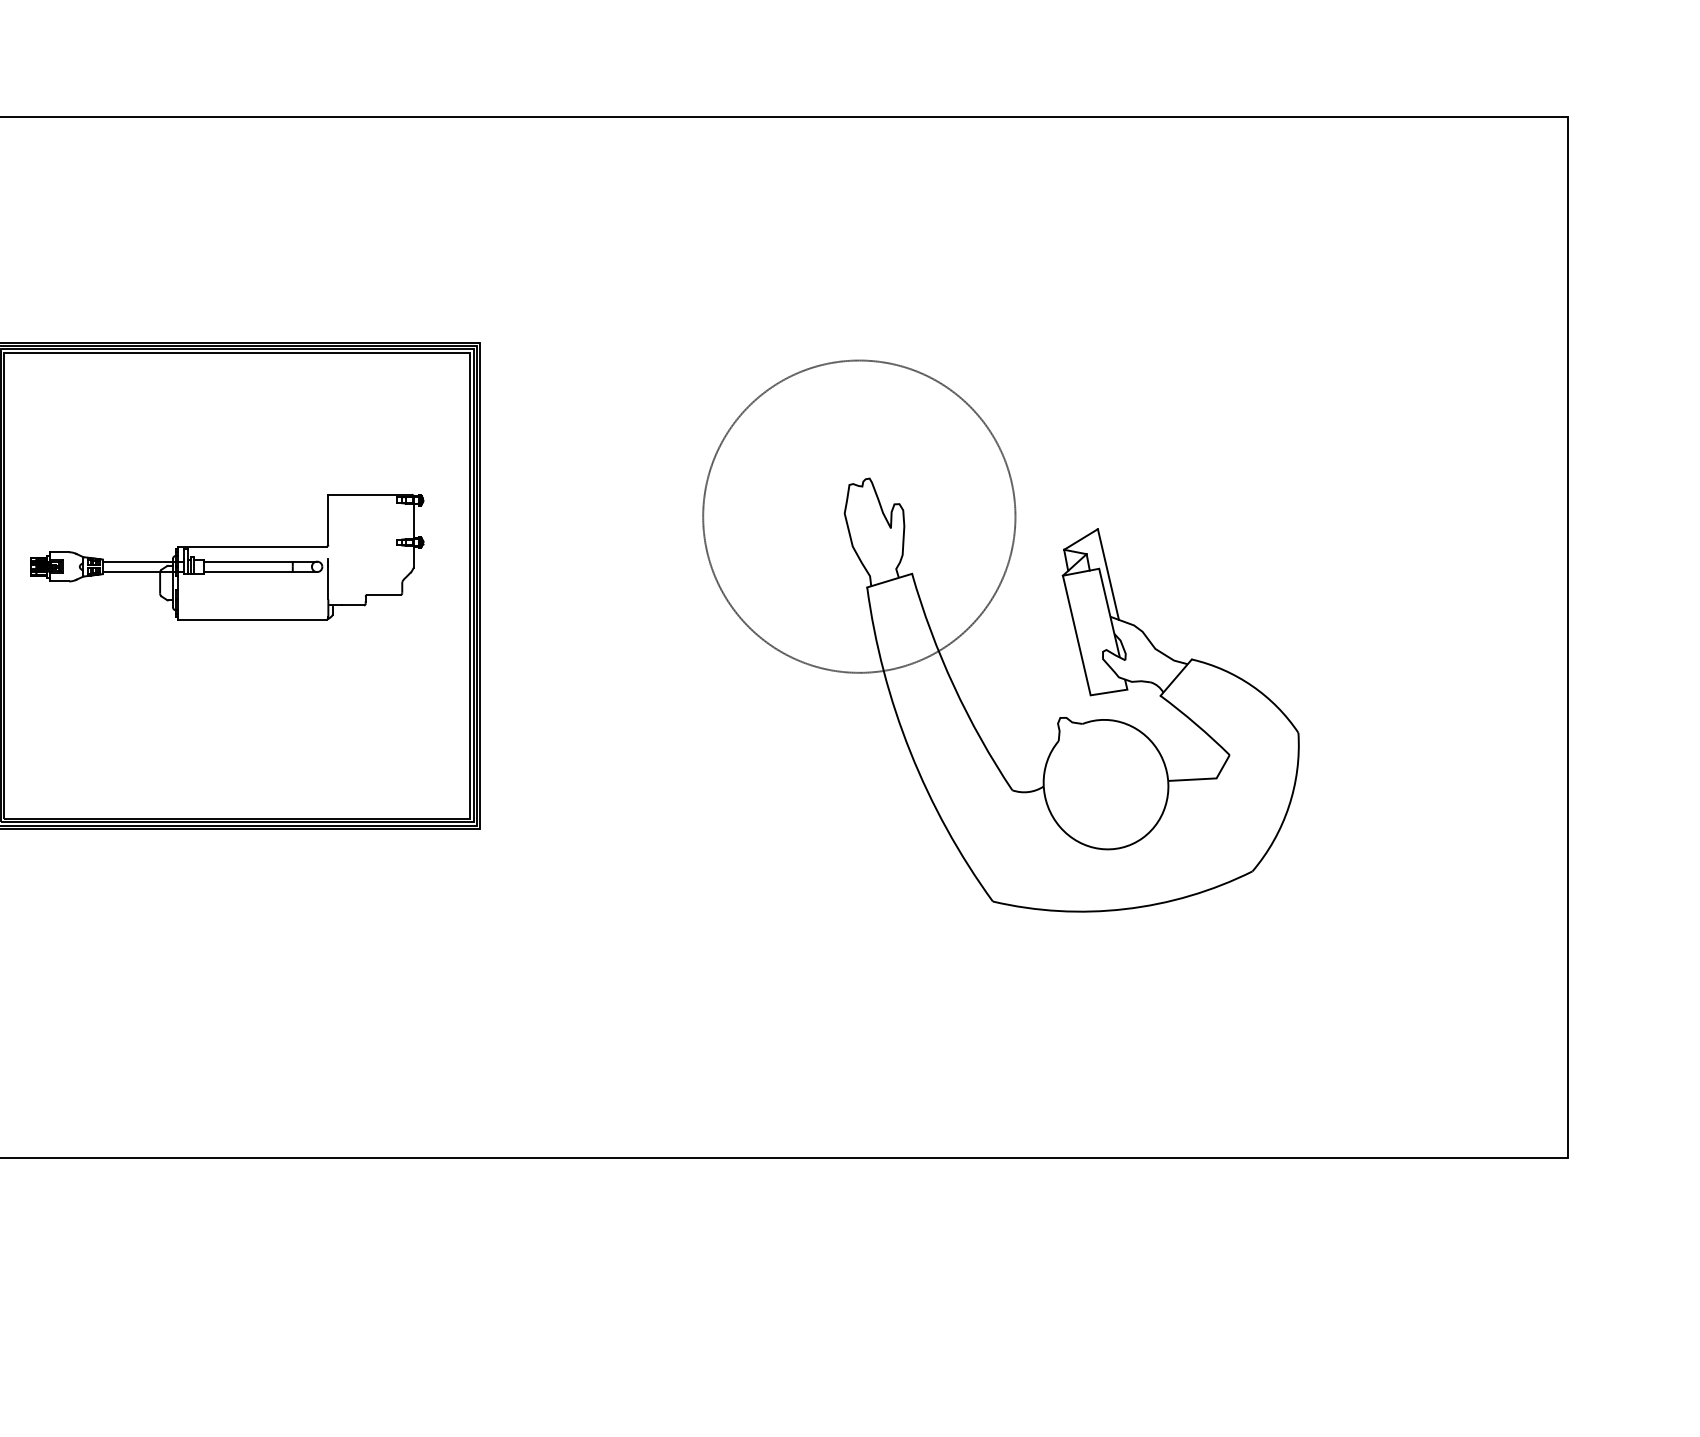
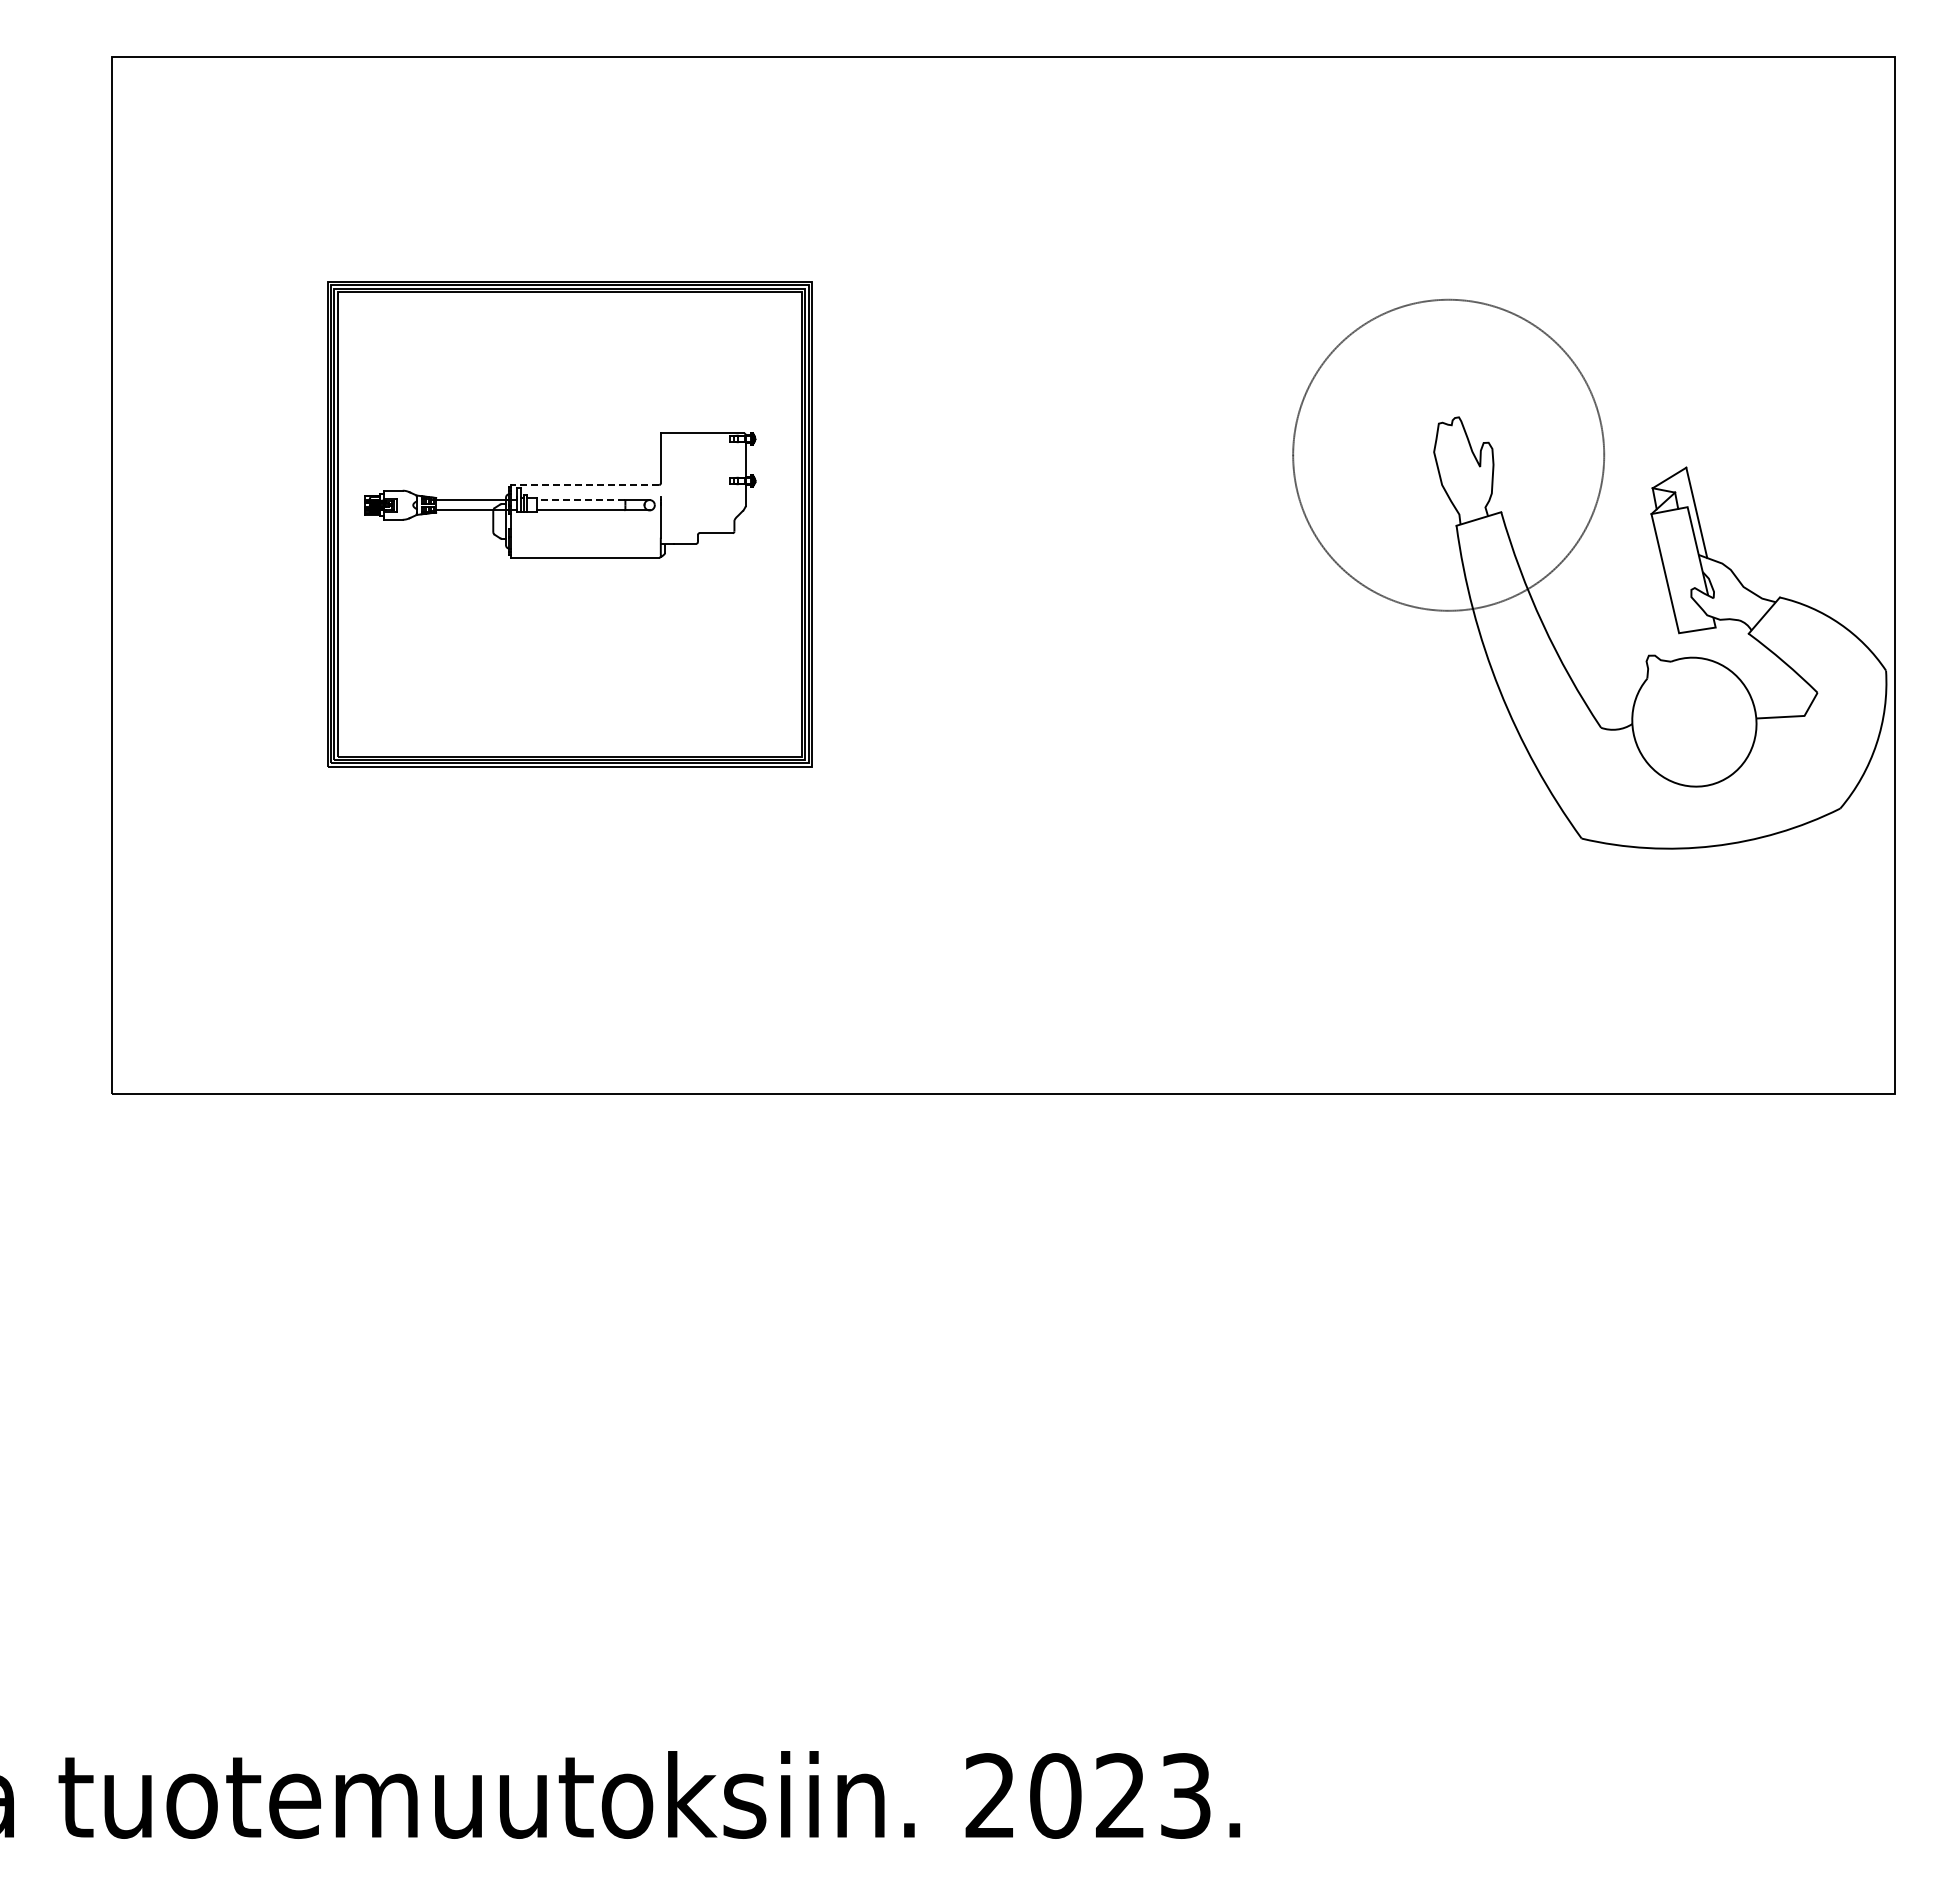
line: (252, 547) -> (585, 485), solid -> dashed
line: (247, 562) -> (580, 500), solid -> dashed
part: (978, 619) -> (1567, 557), moved

